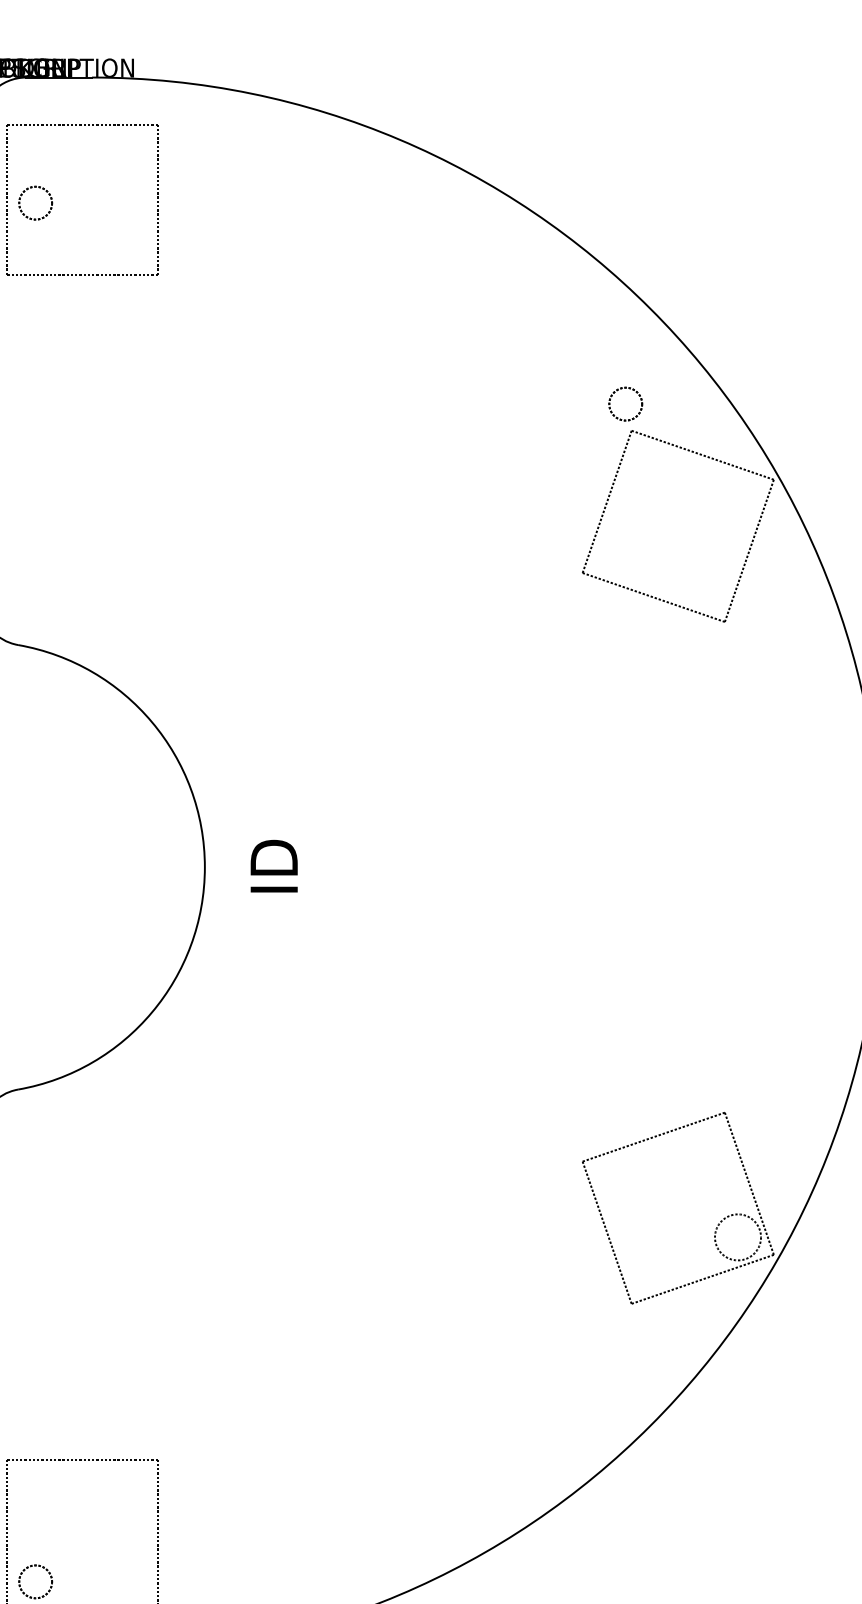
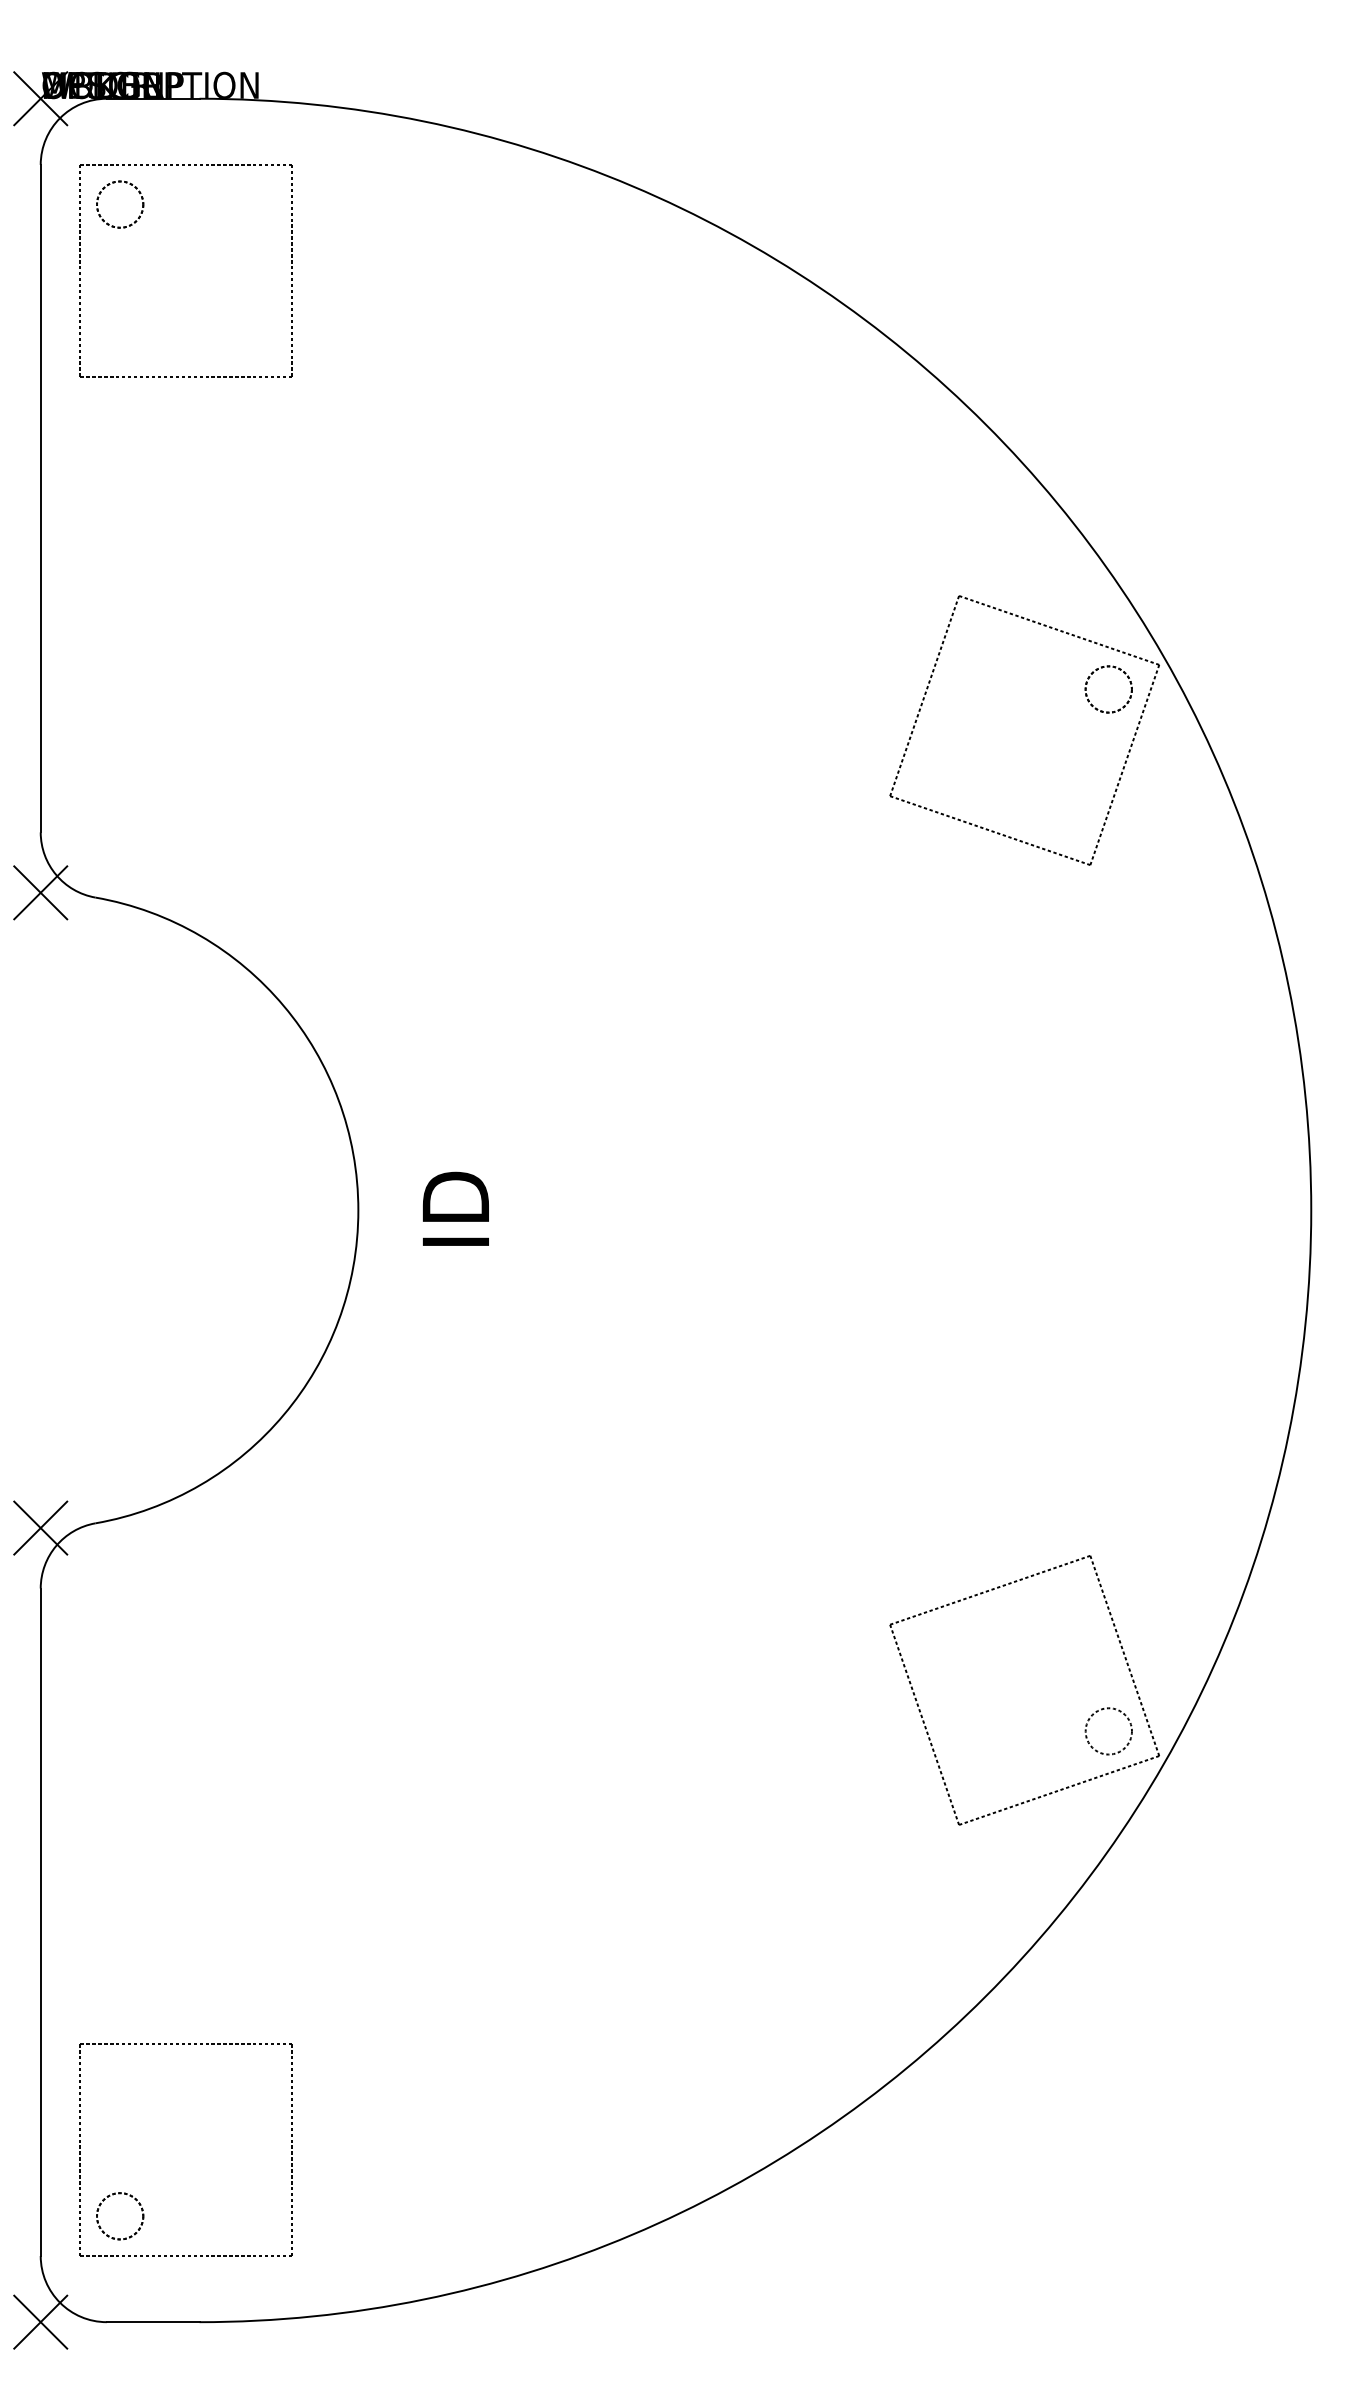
circle: (35, 203) -> (120, 204), moved
circle: (625, 404) -> (1108, 689), moved
circle: (737, 1237) -> (1108, 1731), size x0.71

